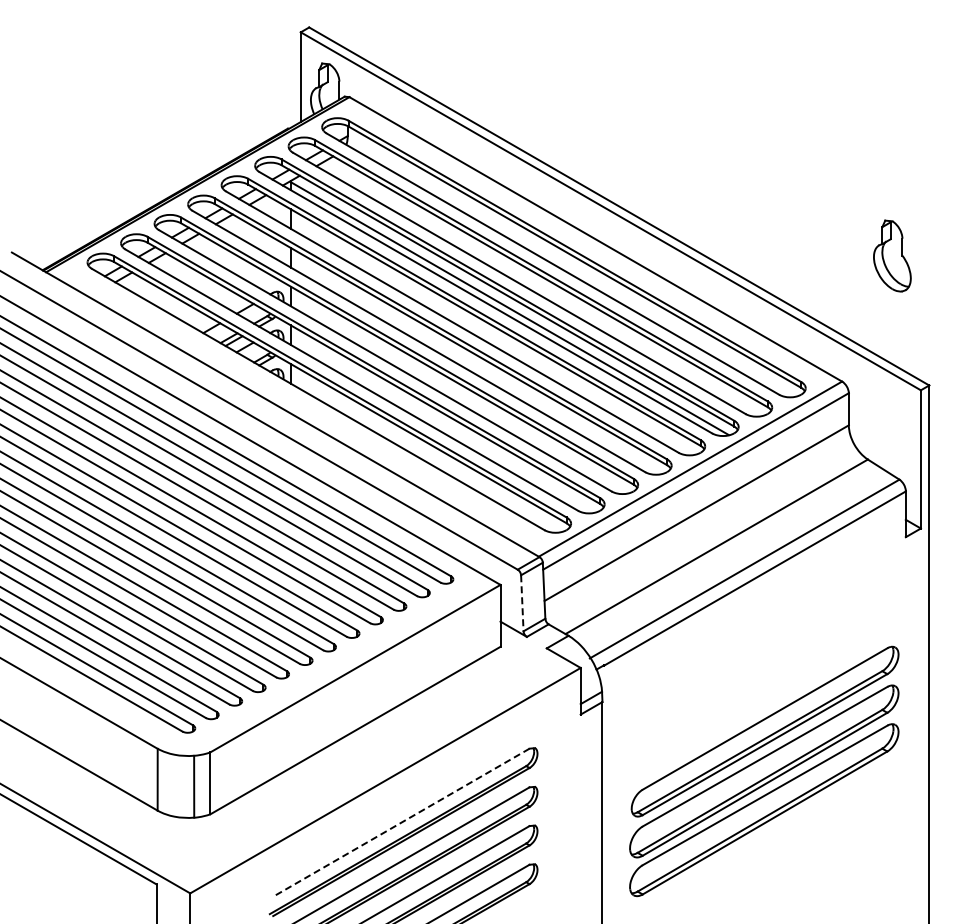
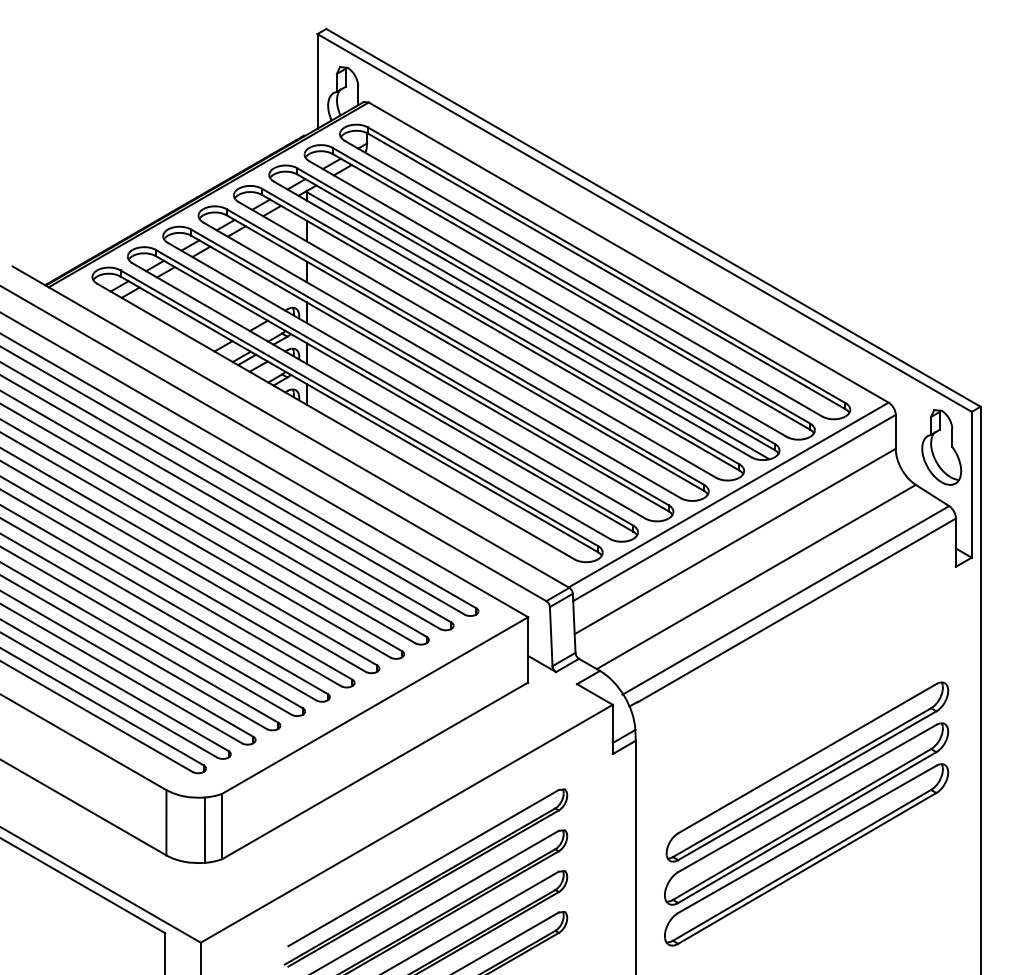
part: (892, 255) -> (941, 446), moved
line: (522, 603) -> (551, 636), dashed -> solid
line: (400, 822) -> (422, 867), dashed -> solid

